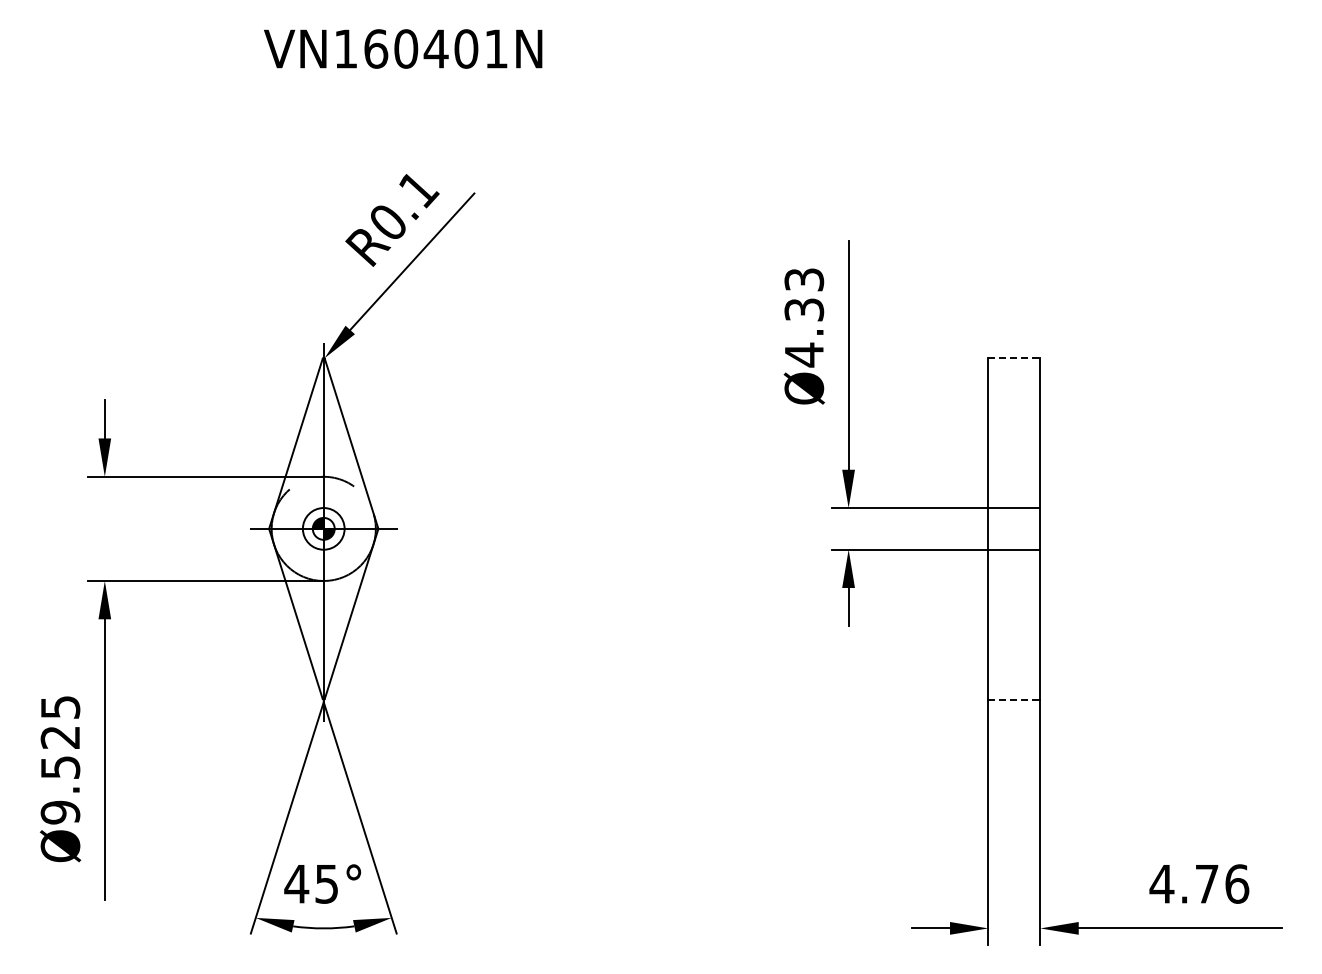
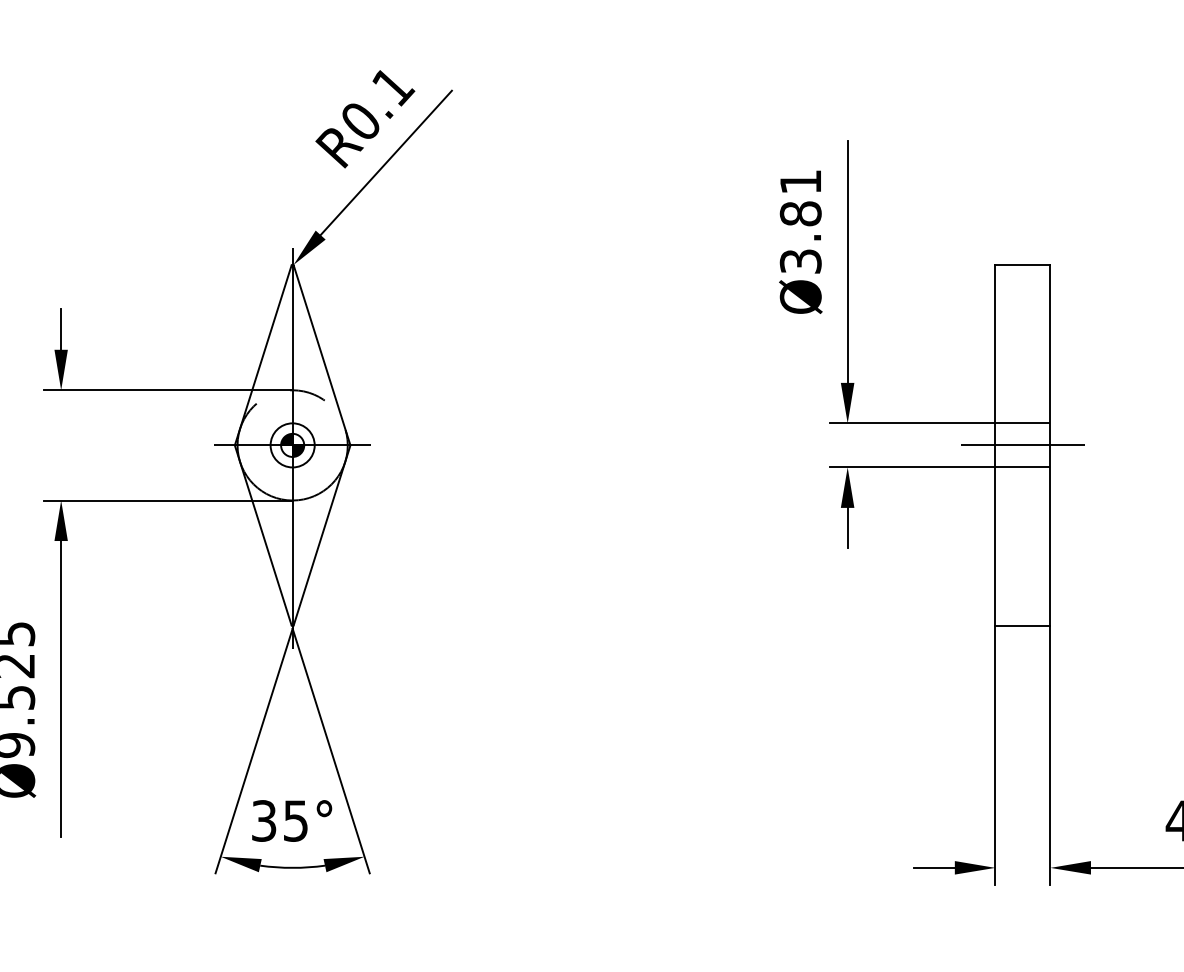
text: (804, 317) -> (800, 221), Ø4.33 -> Ø3.81
line: (1014, 358) -> (1023, 265), dashed -> solid
line: (1014, 528) -> (1023, 445), added
line: (1014, 699) -> (1023, 625), dashed -> solid
text: (296, 883) -> (263, 820), 45° -> 35°

